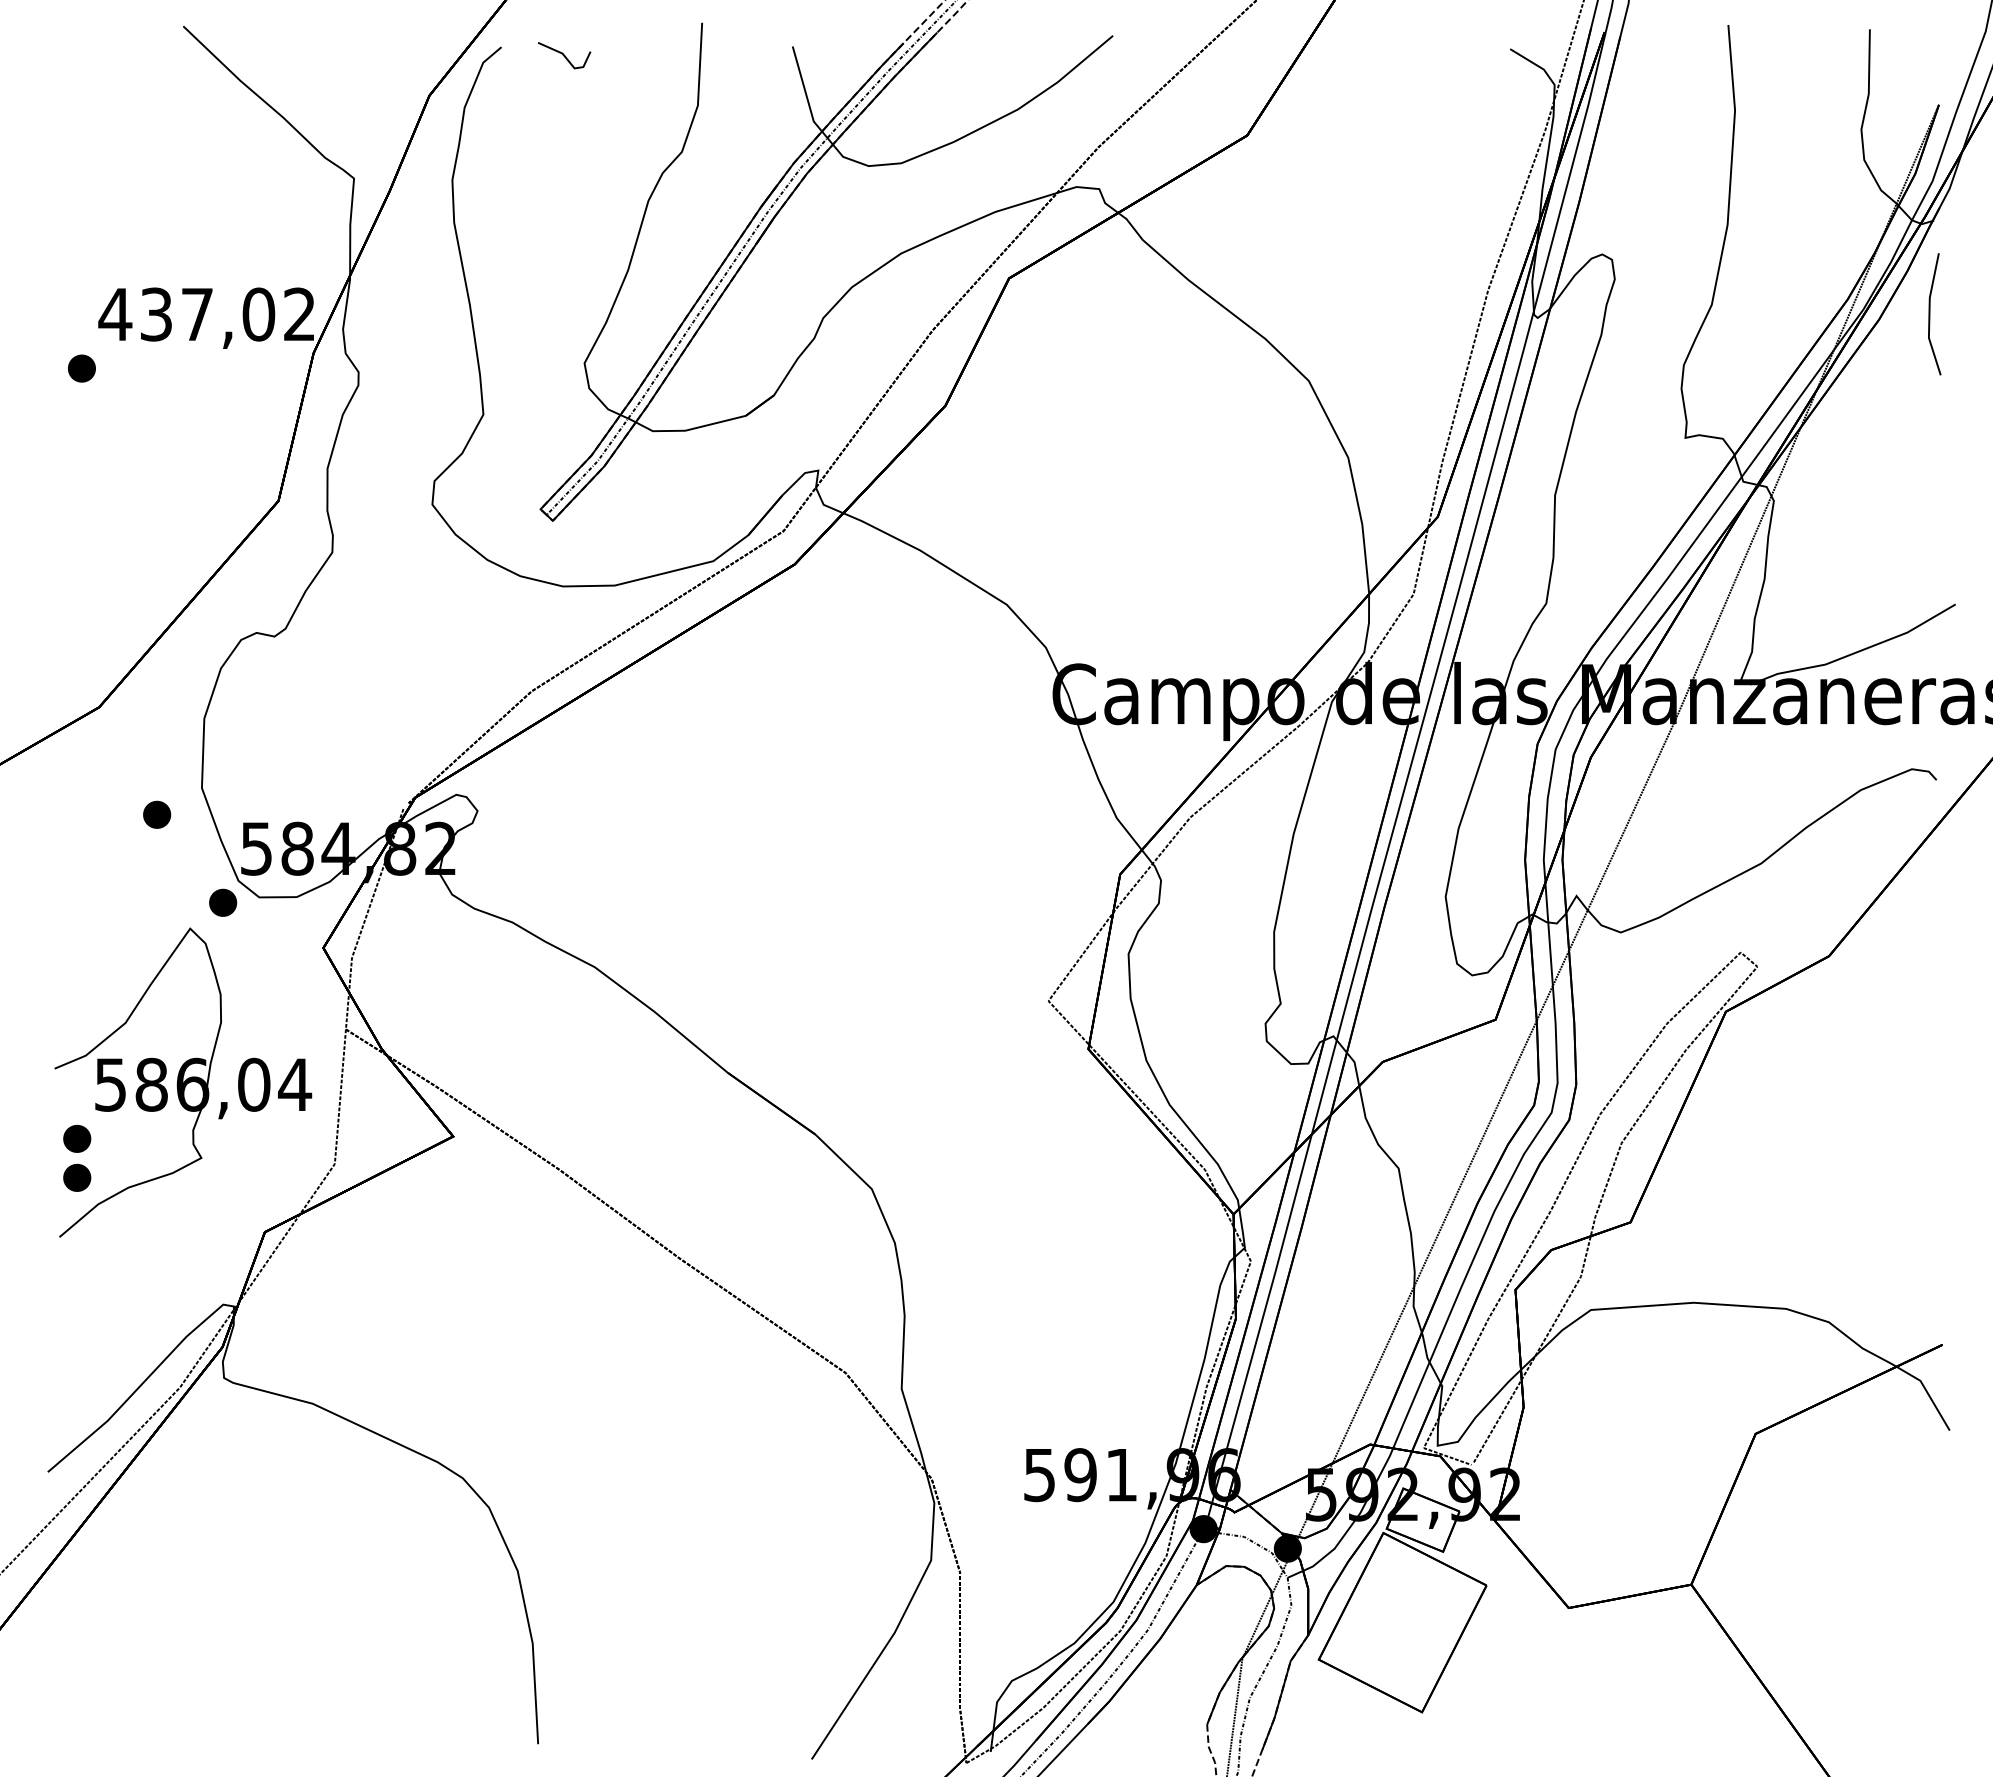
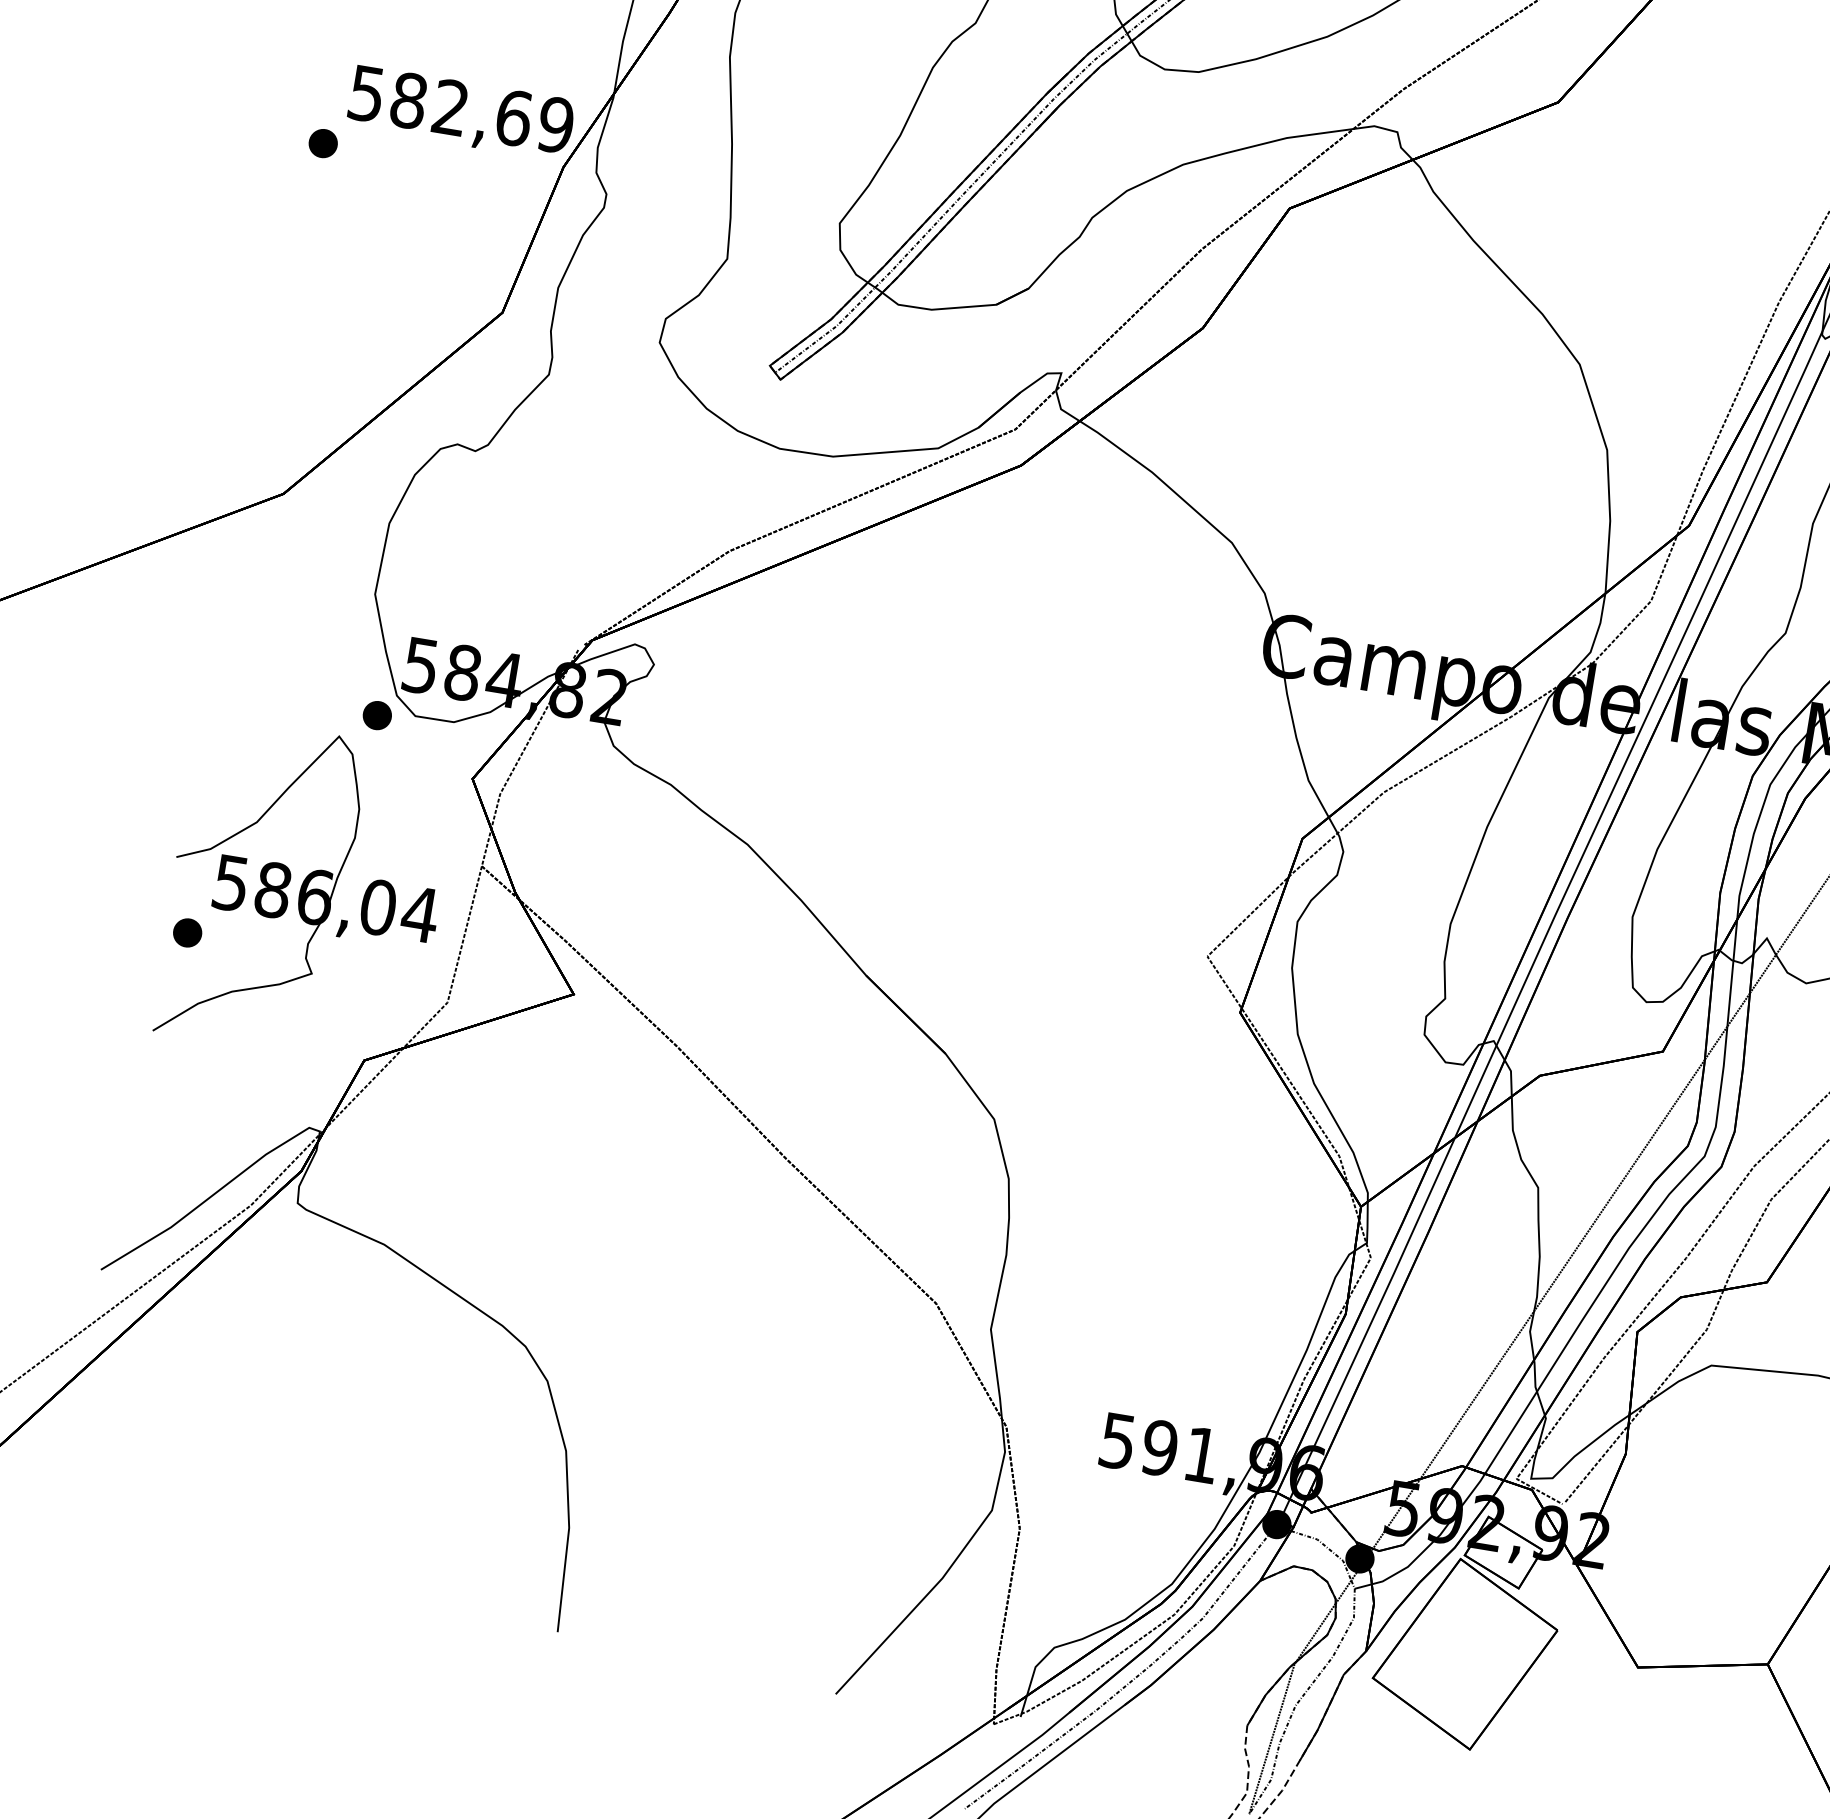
text: (206, 314) -> (460, 109), 437,02 -> 582,69
part: (157, 814) -> (325, 613), removed
part: (77, 1177) -> (181, 972), removed

